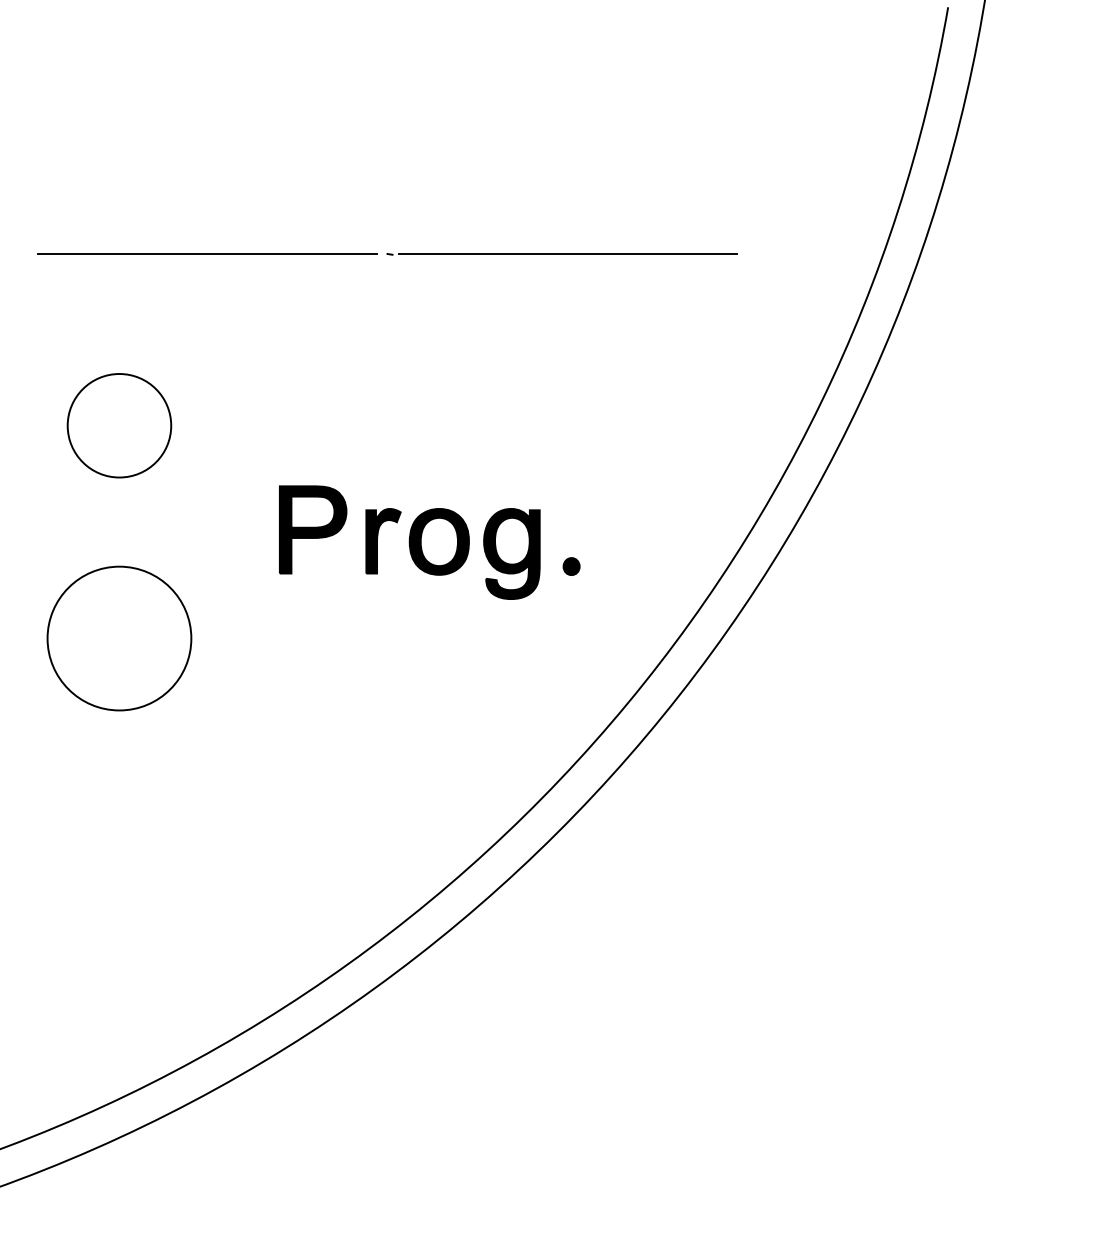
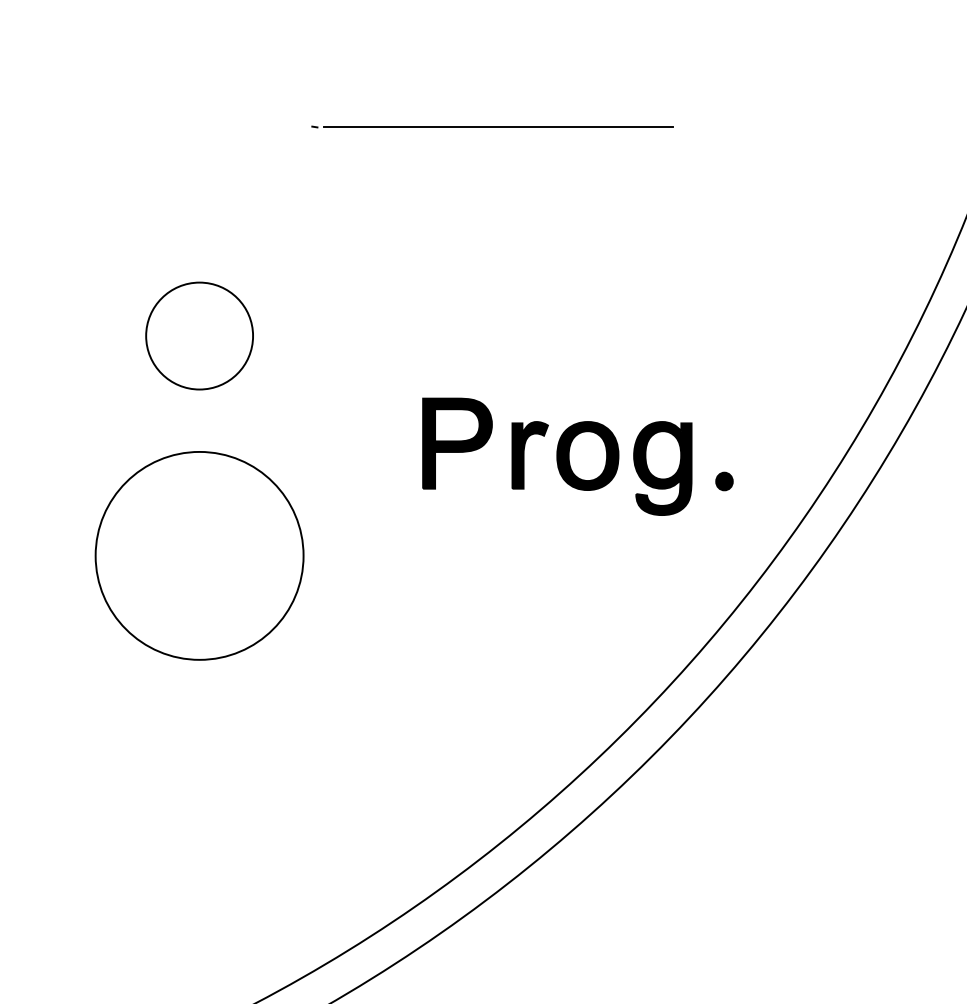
line: (207, 254) -> (290, 159), removed
line: (561, 254) -> (491, 127), moved
part: (429, 542) -> (577, 456), moved
part: (119, 638) -> (199, 555), size x1.4

